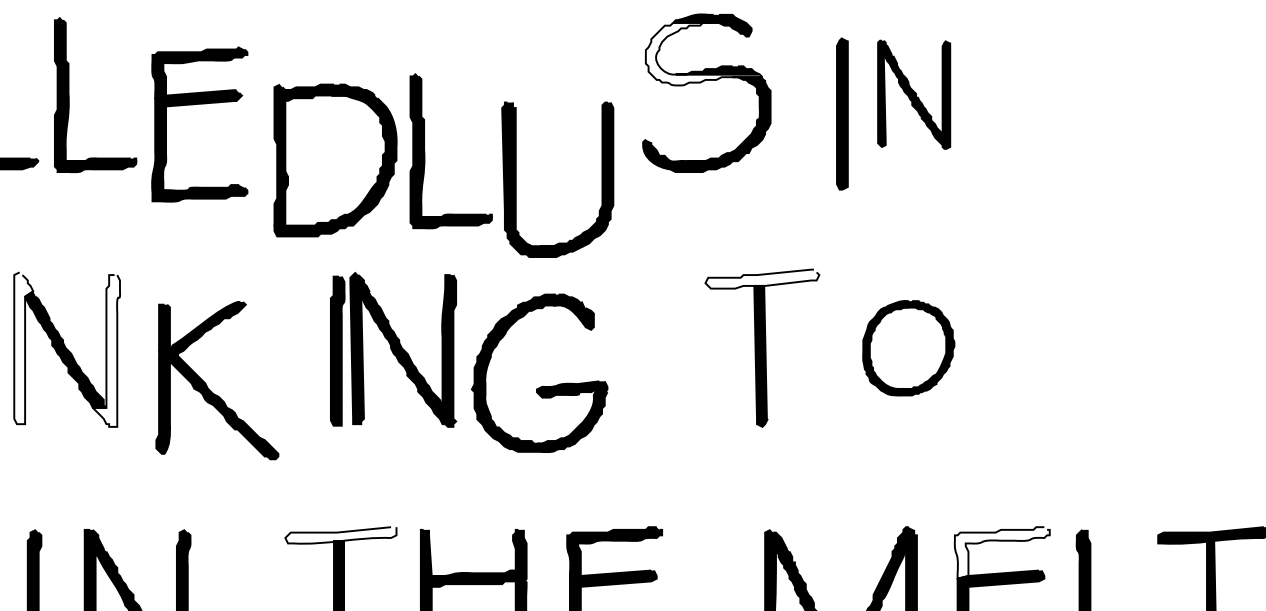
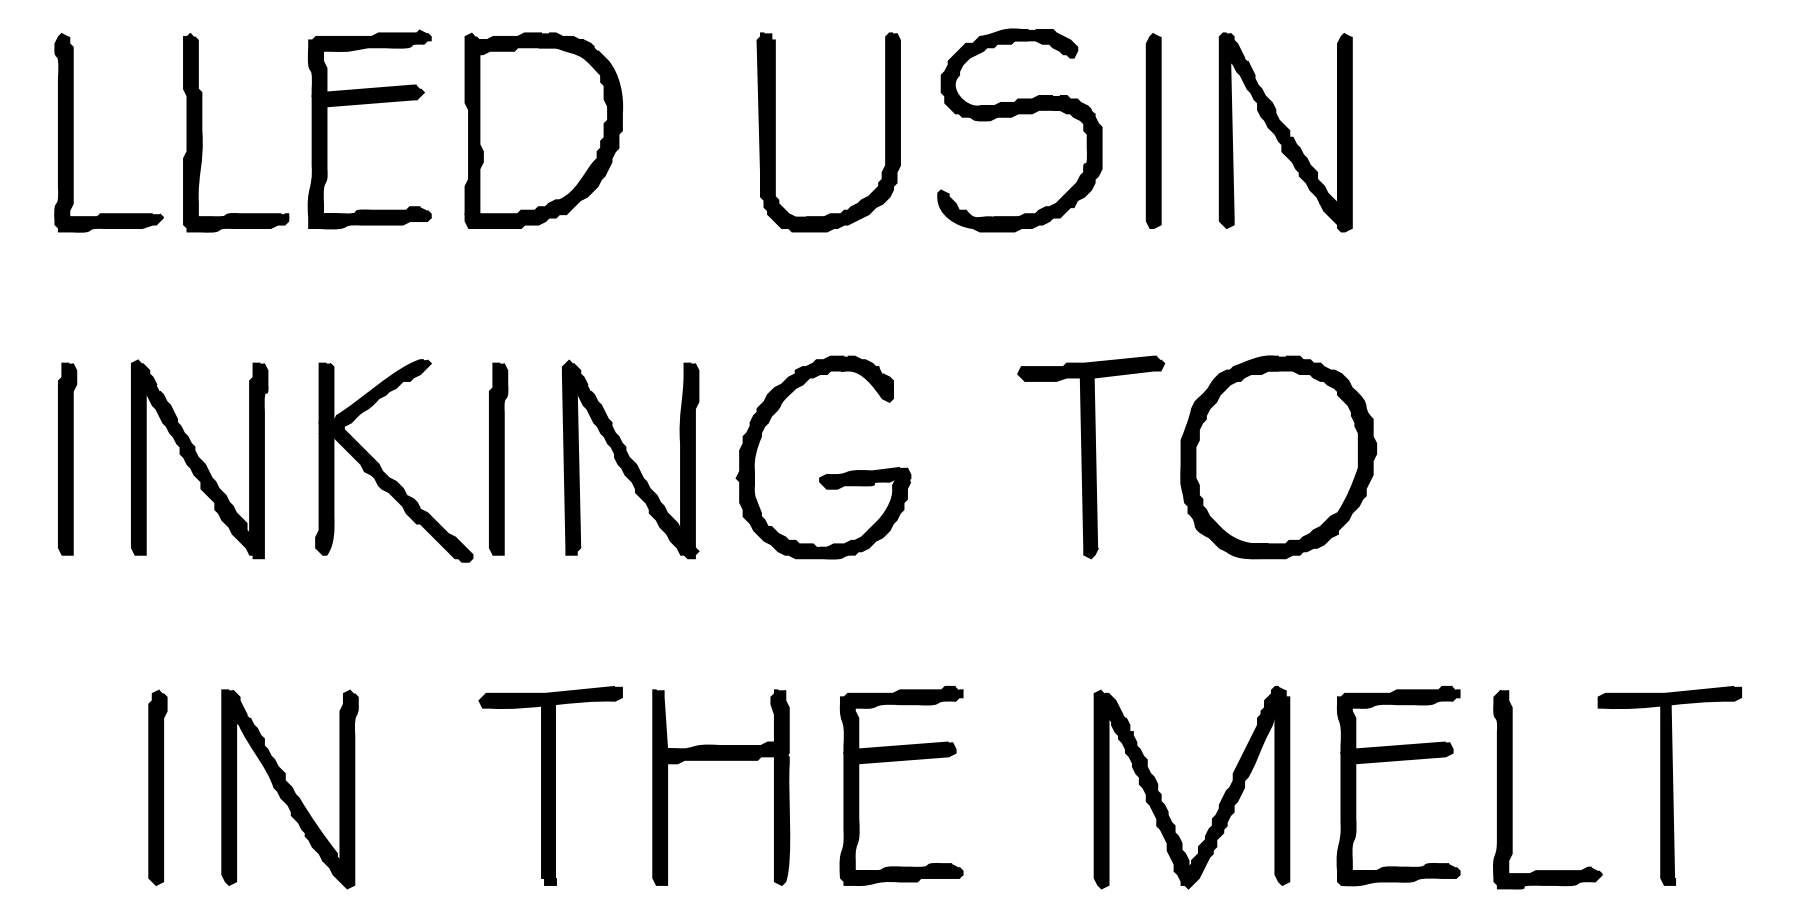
fill: (704, 54) -> (1016, 80), added
part: (913, 94) -> (1285, 132), size x1.43
part: (197, 104) -> (366, 104), moved
part: (842, 113) -> (1153, 130), moved
part: (424, 150) -> (658, 204), removed
part: (335, 160) -> (543, 130), moved
part: (516, 179) -> (775, 132), moved
fill: (762, 278) -> (1091, 368), added
fill: (23, 348) -> (143, 457), added
part: (908, 348) -> (1278, 457), size x1.67
fill: (106, 350) -> (249, 460), added
part: (337, 350) -> (498, 458), moved
part: (207, 385) -> (381, 467), moved
part: (541, 386) -> (825, 474), moved
fill: (340, 535) -> (550, 697), added
fill: (1002, 552) -> (1398, 719), added

